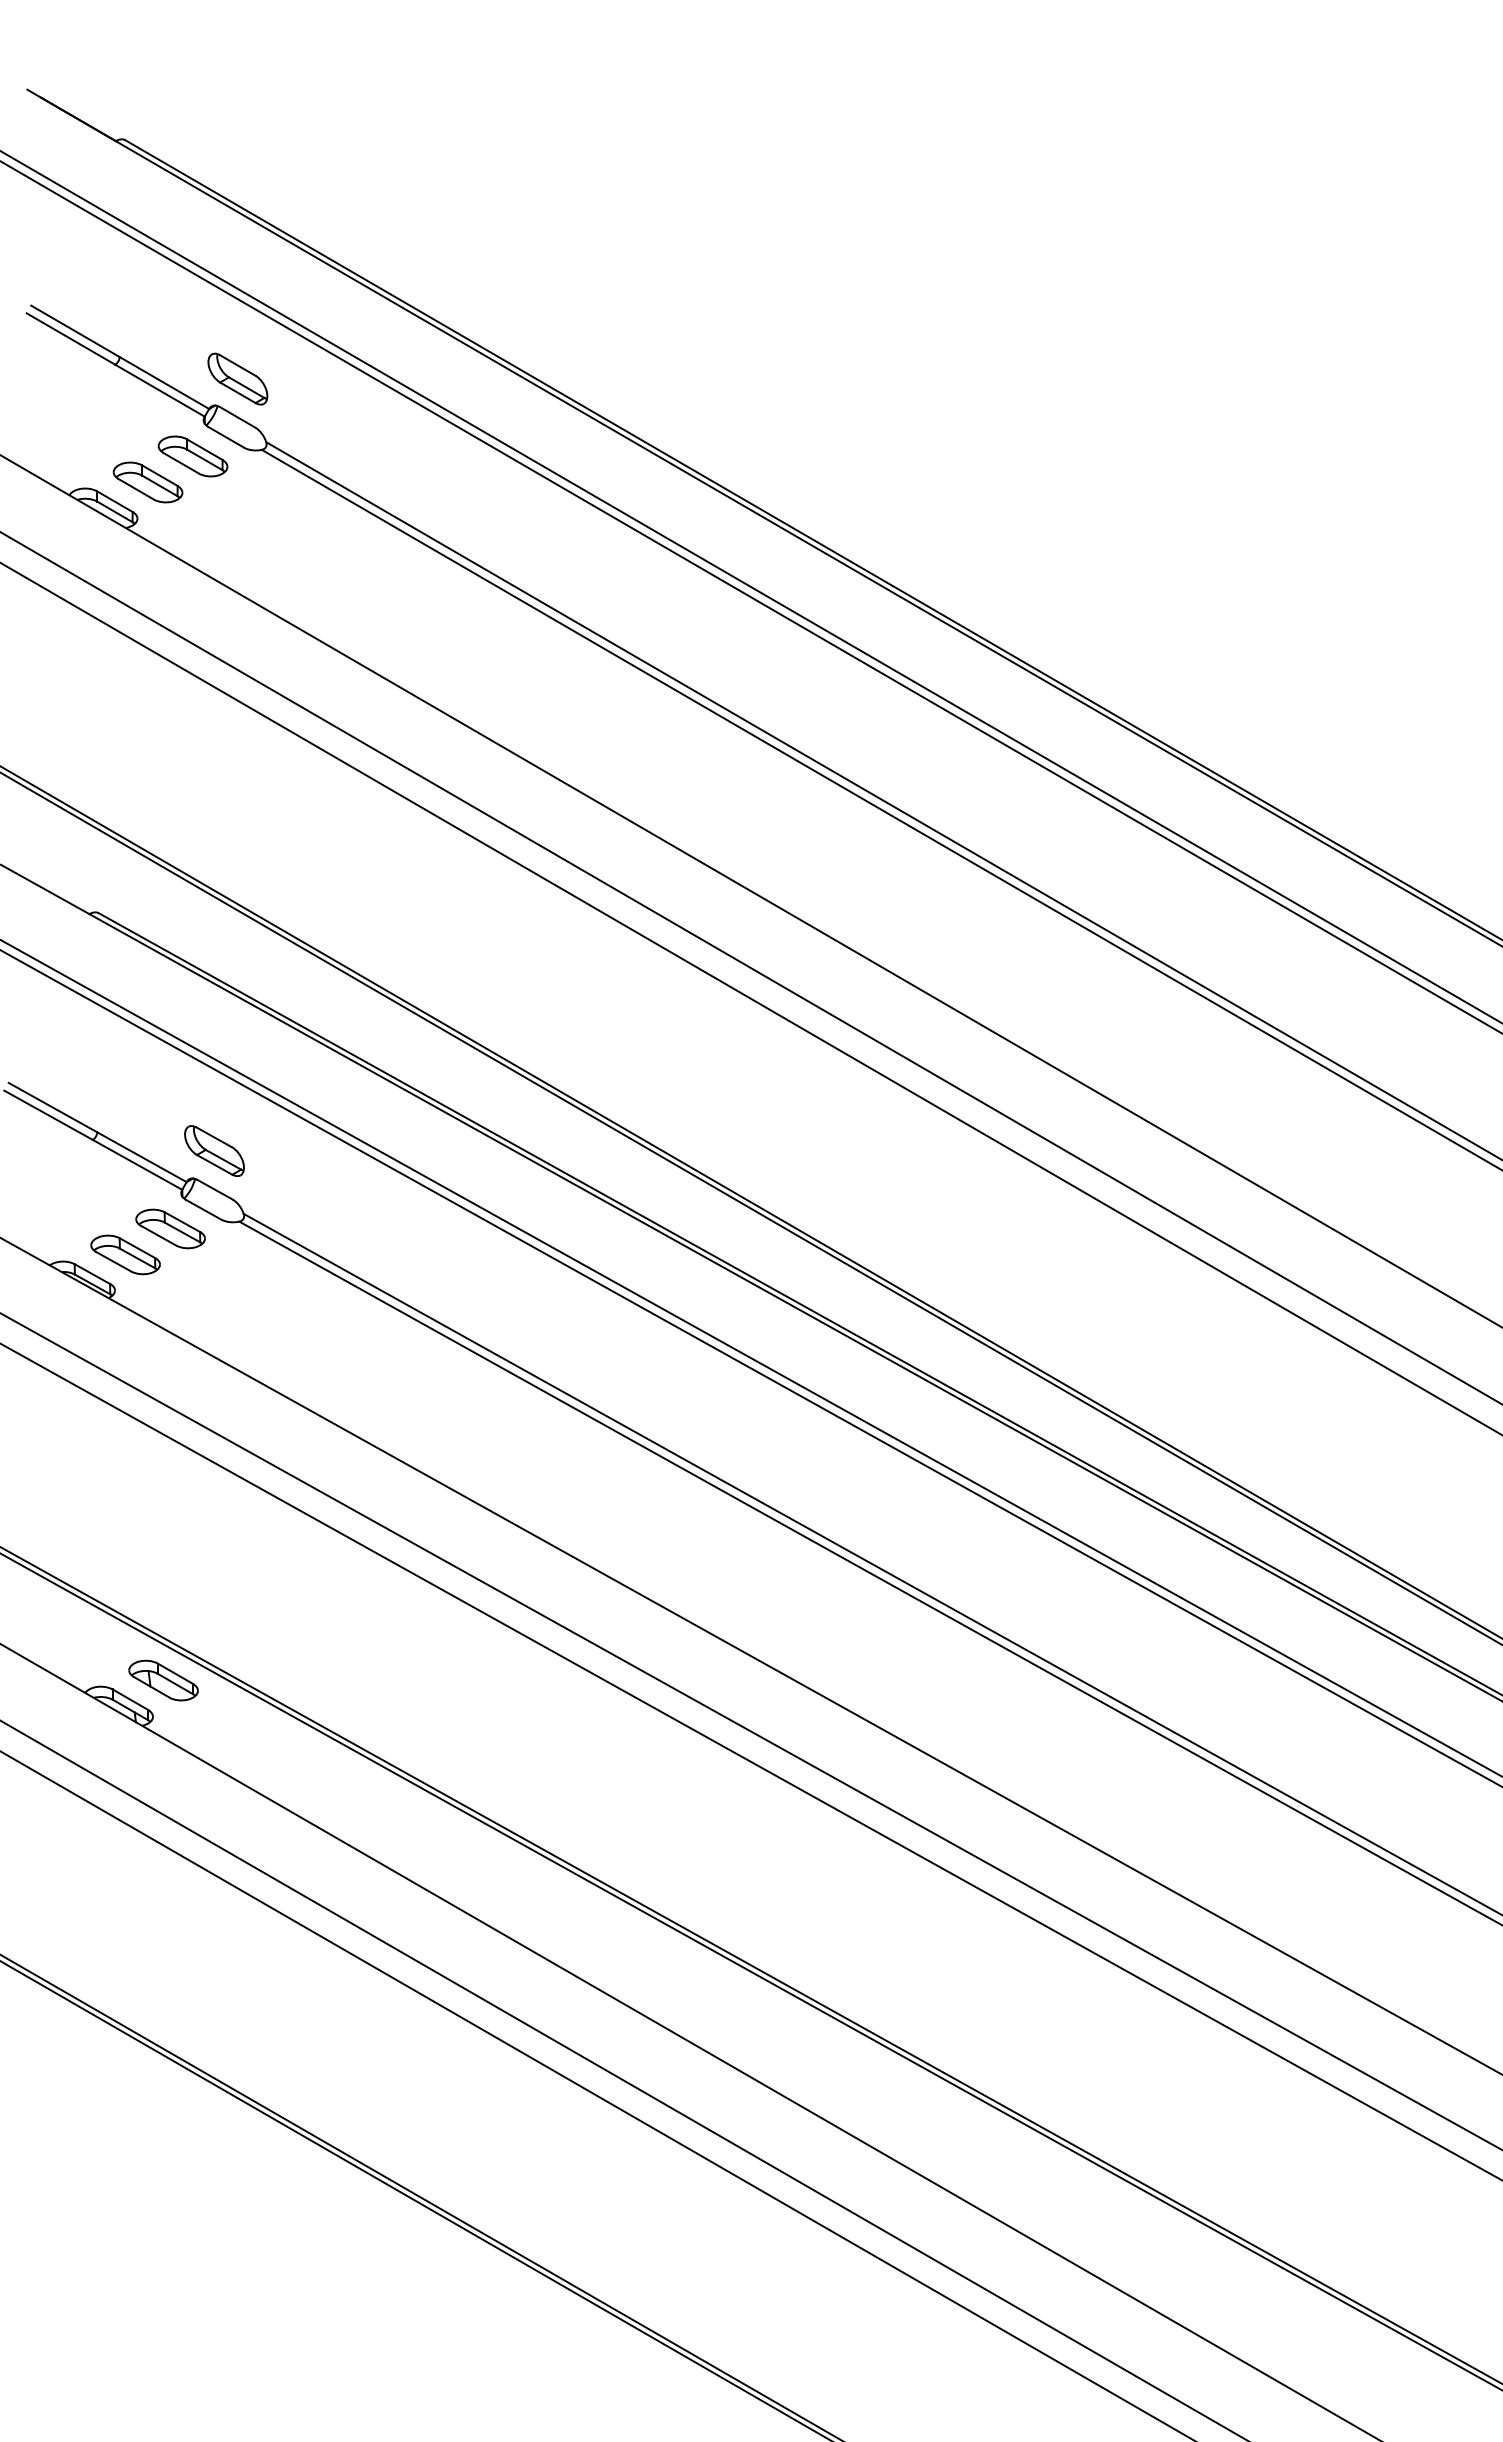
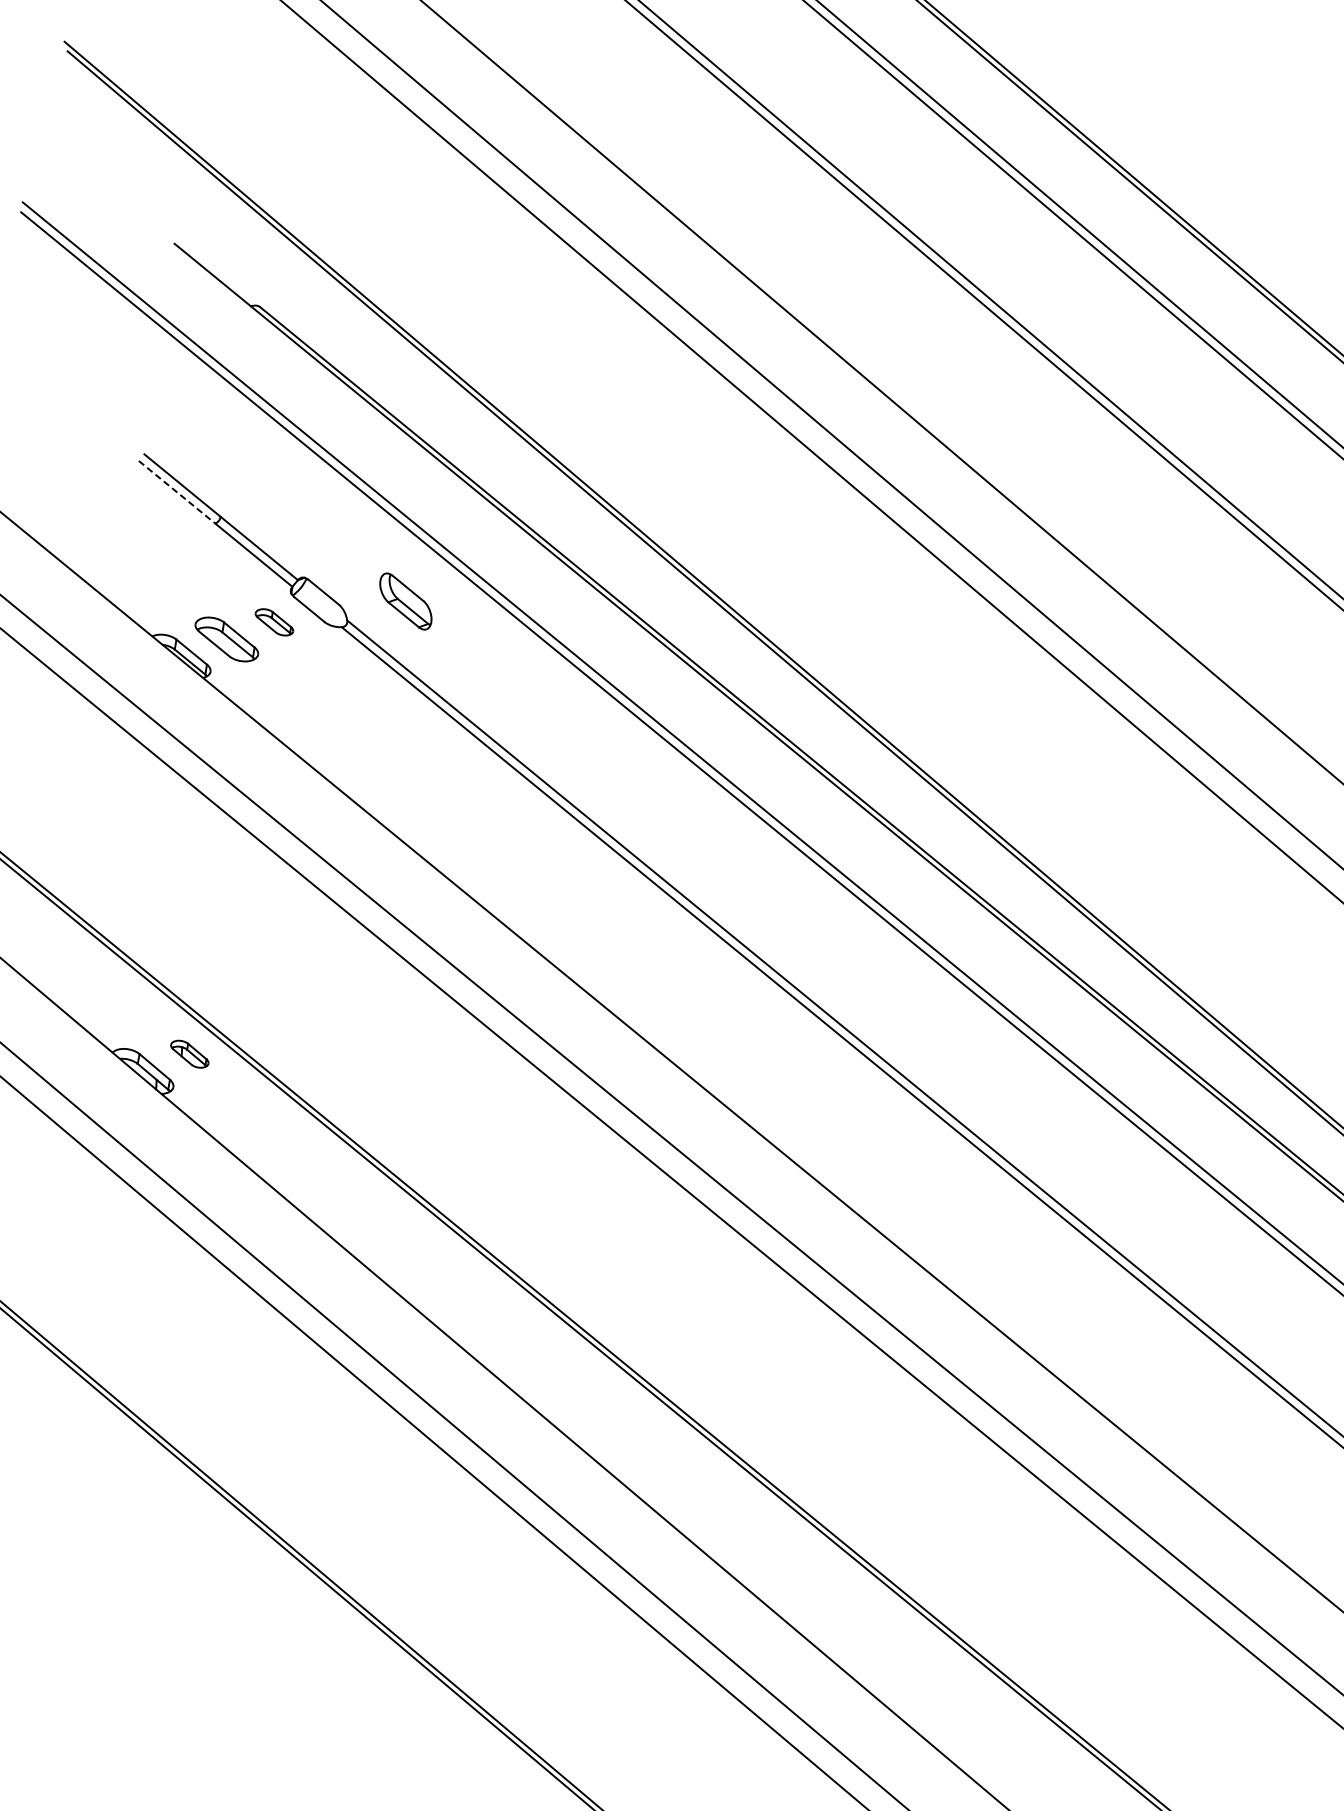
line: (48, 1115) -> (176, 492), solid -> dashed
part: (214, 1151) -> (405, 601), moved
part: (170, 1228) -> (274, 621), size x0.6
part: (163, 1680) -> (189, 1054), size x0.6

